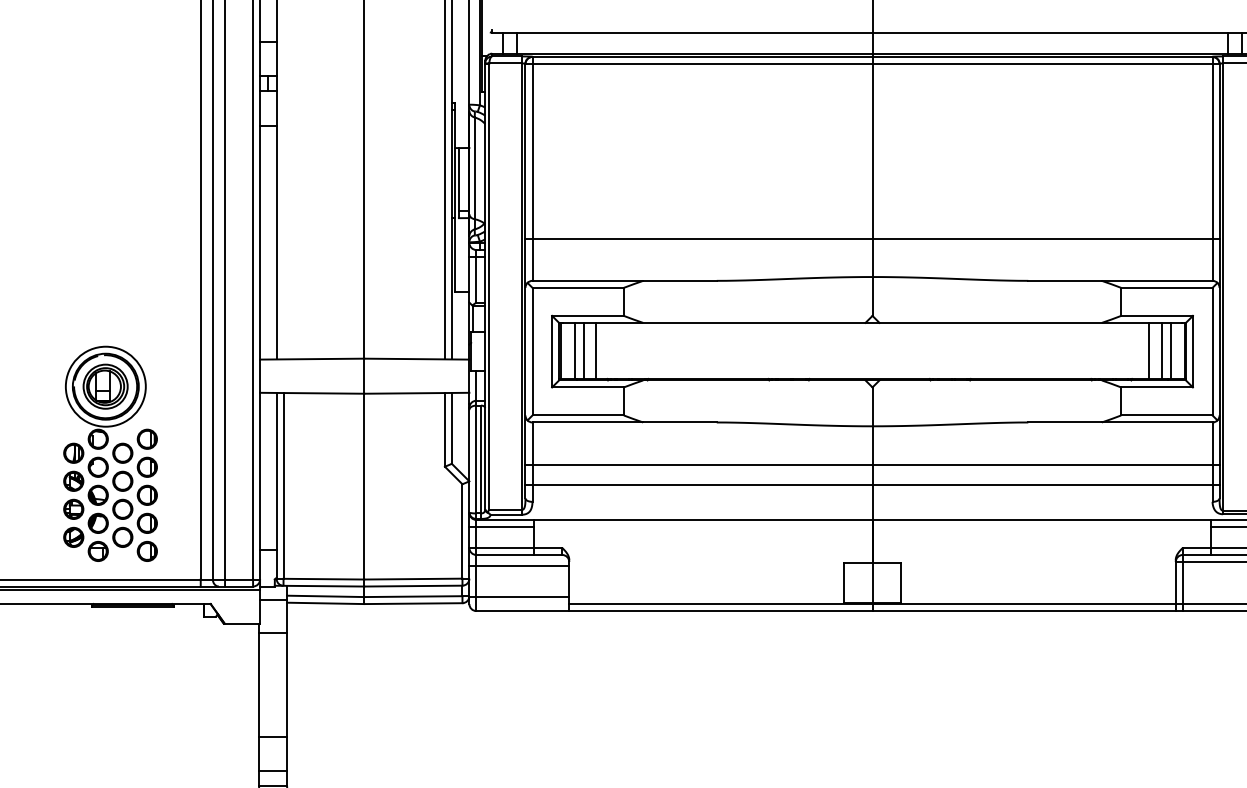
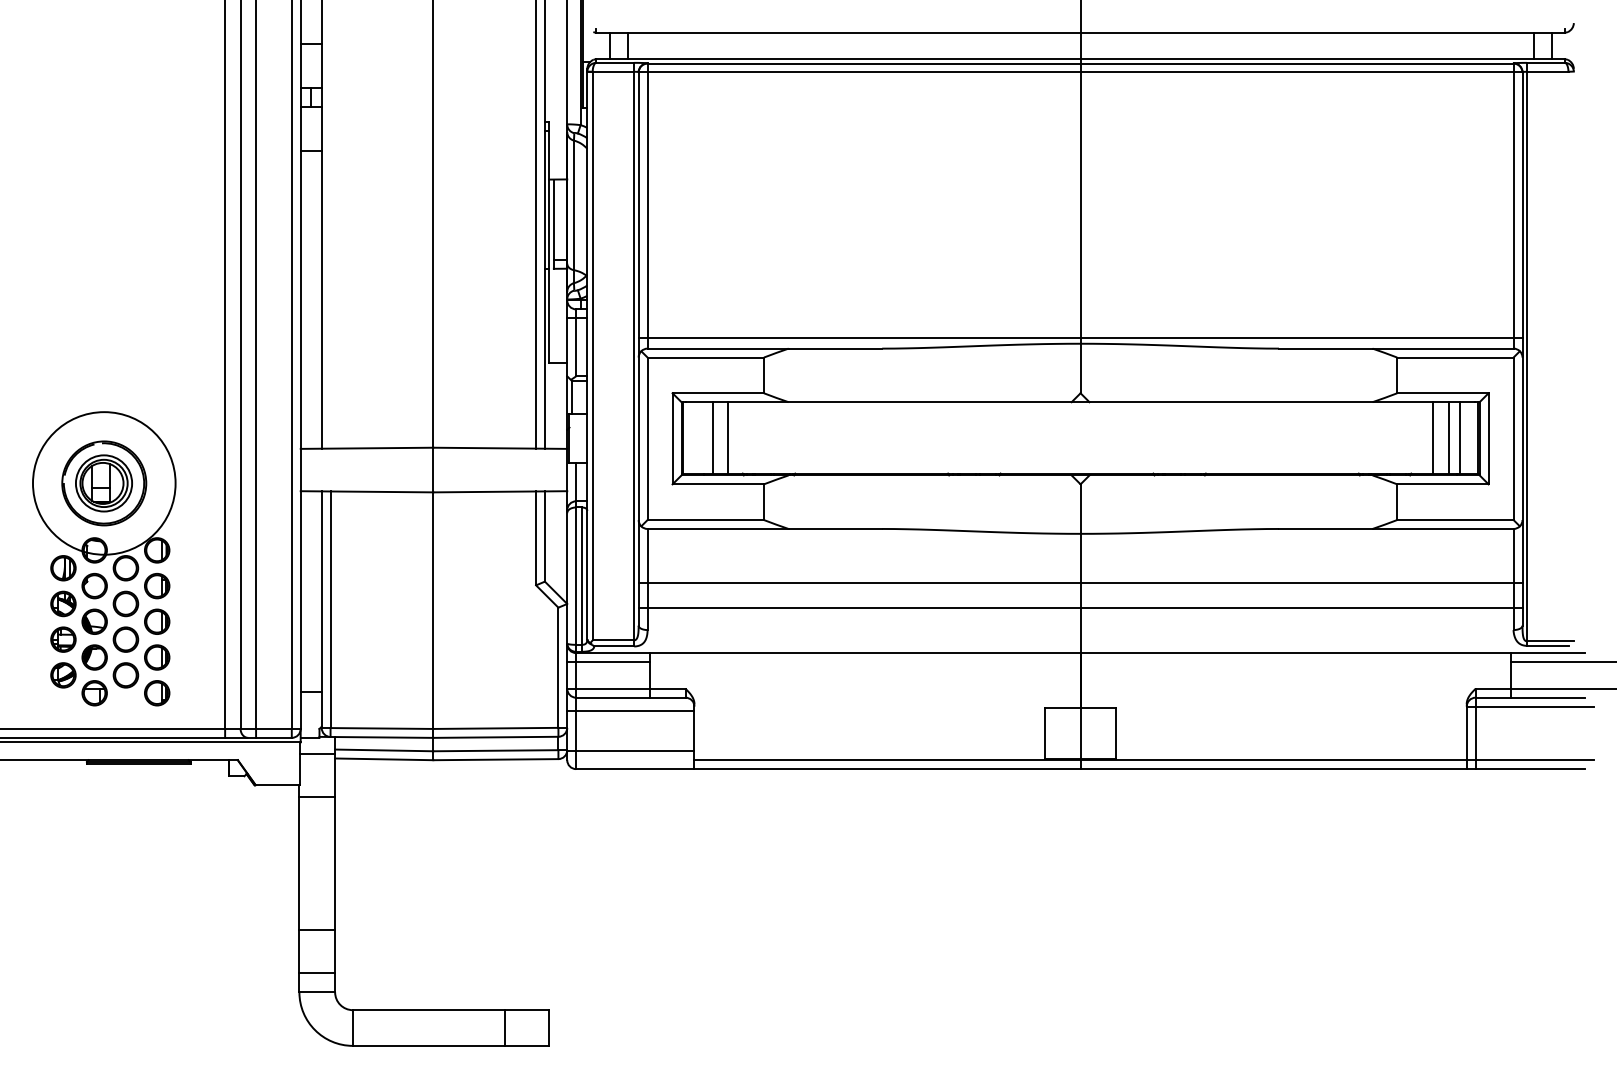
line: (872, 239) -> (1080, 338), moved
line: (574, 350) -> (701, 437), removed
circle: (106, 386) -> (104, 483), size x1.4

